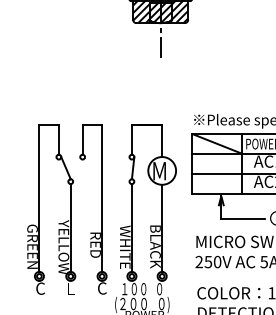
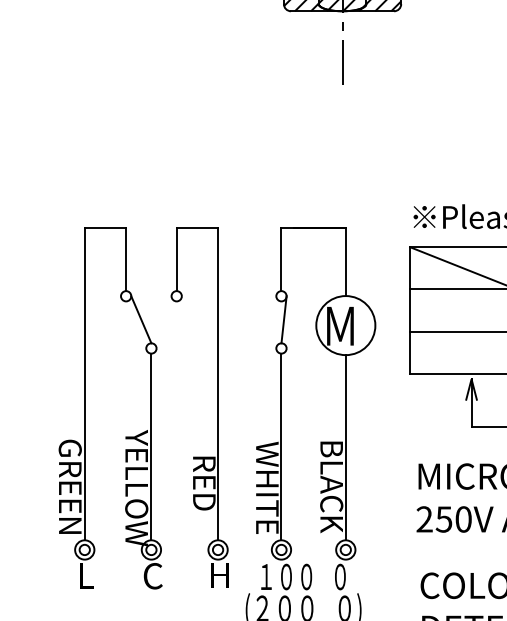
text: (40, 288) -> (87, 575), C -> L
text: (71, 288) -> (152, 575), L -> C
text: (102, 288) -> (218, 575), C -> H

